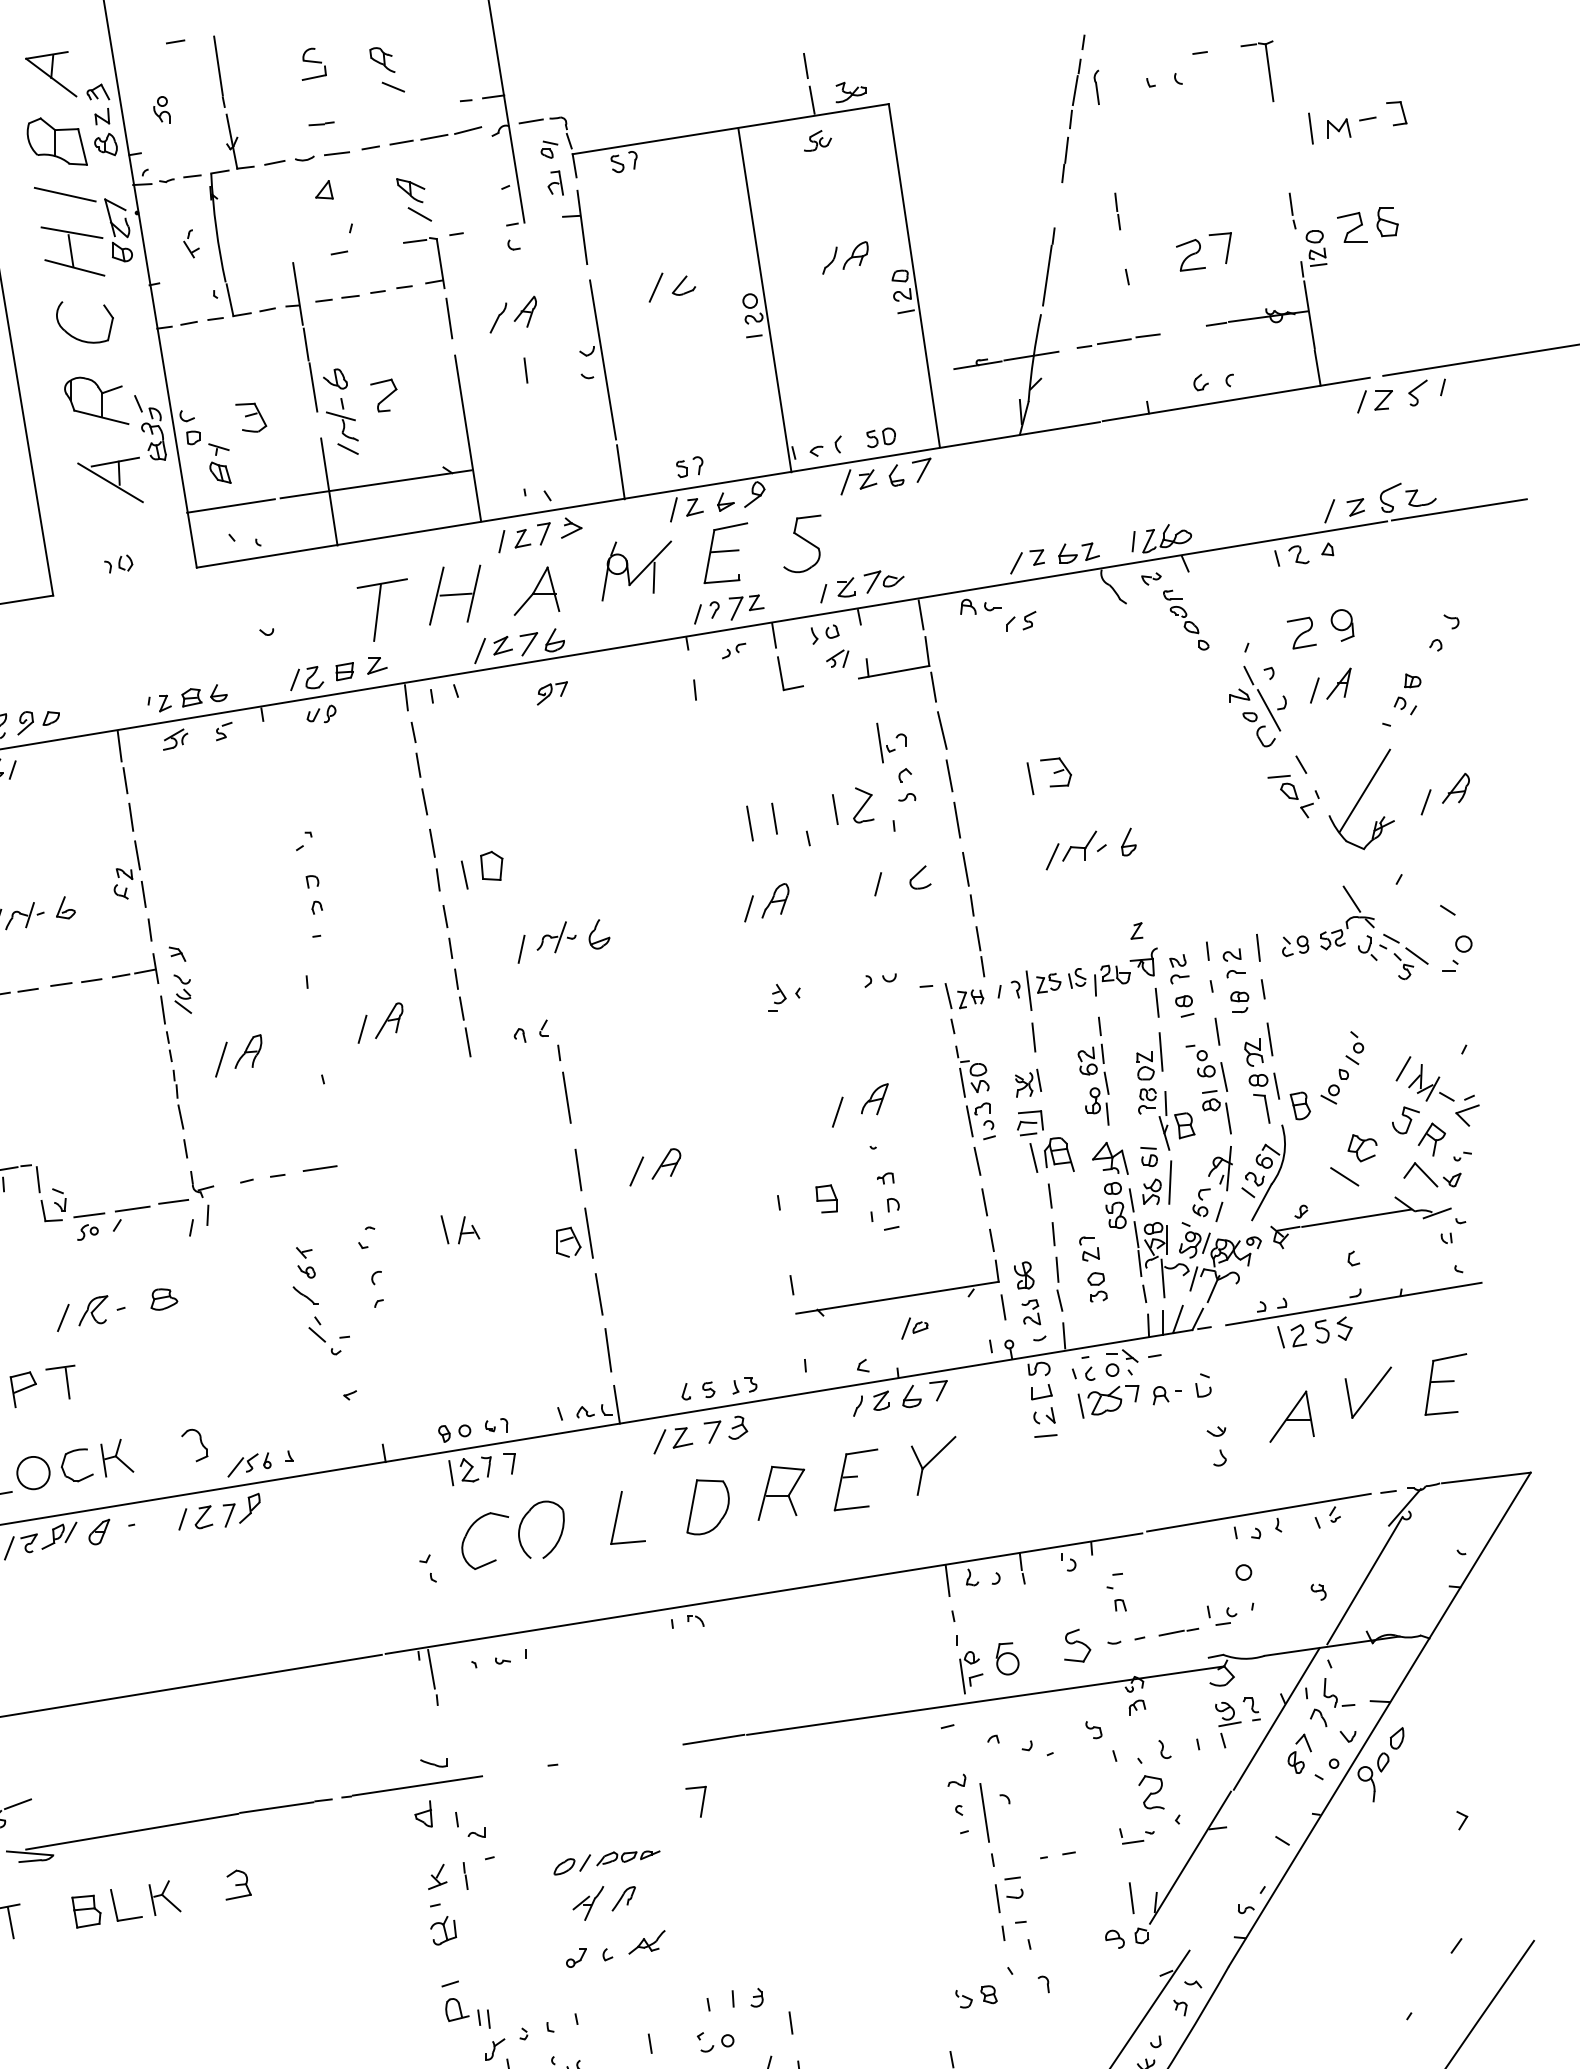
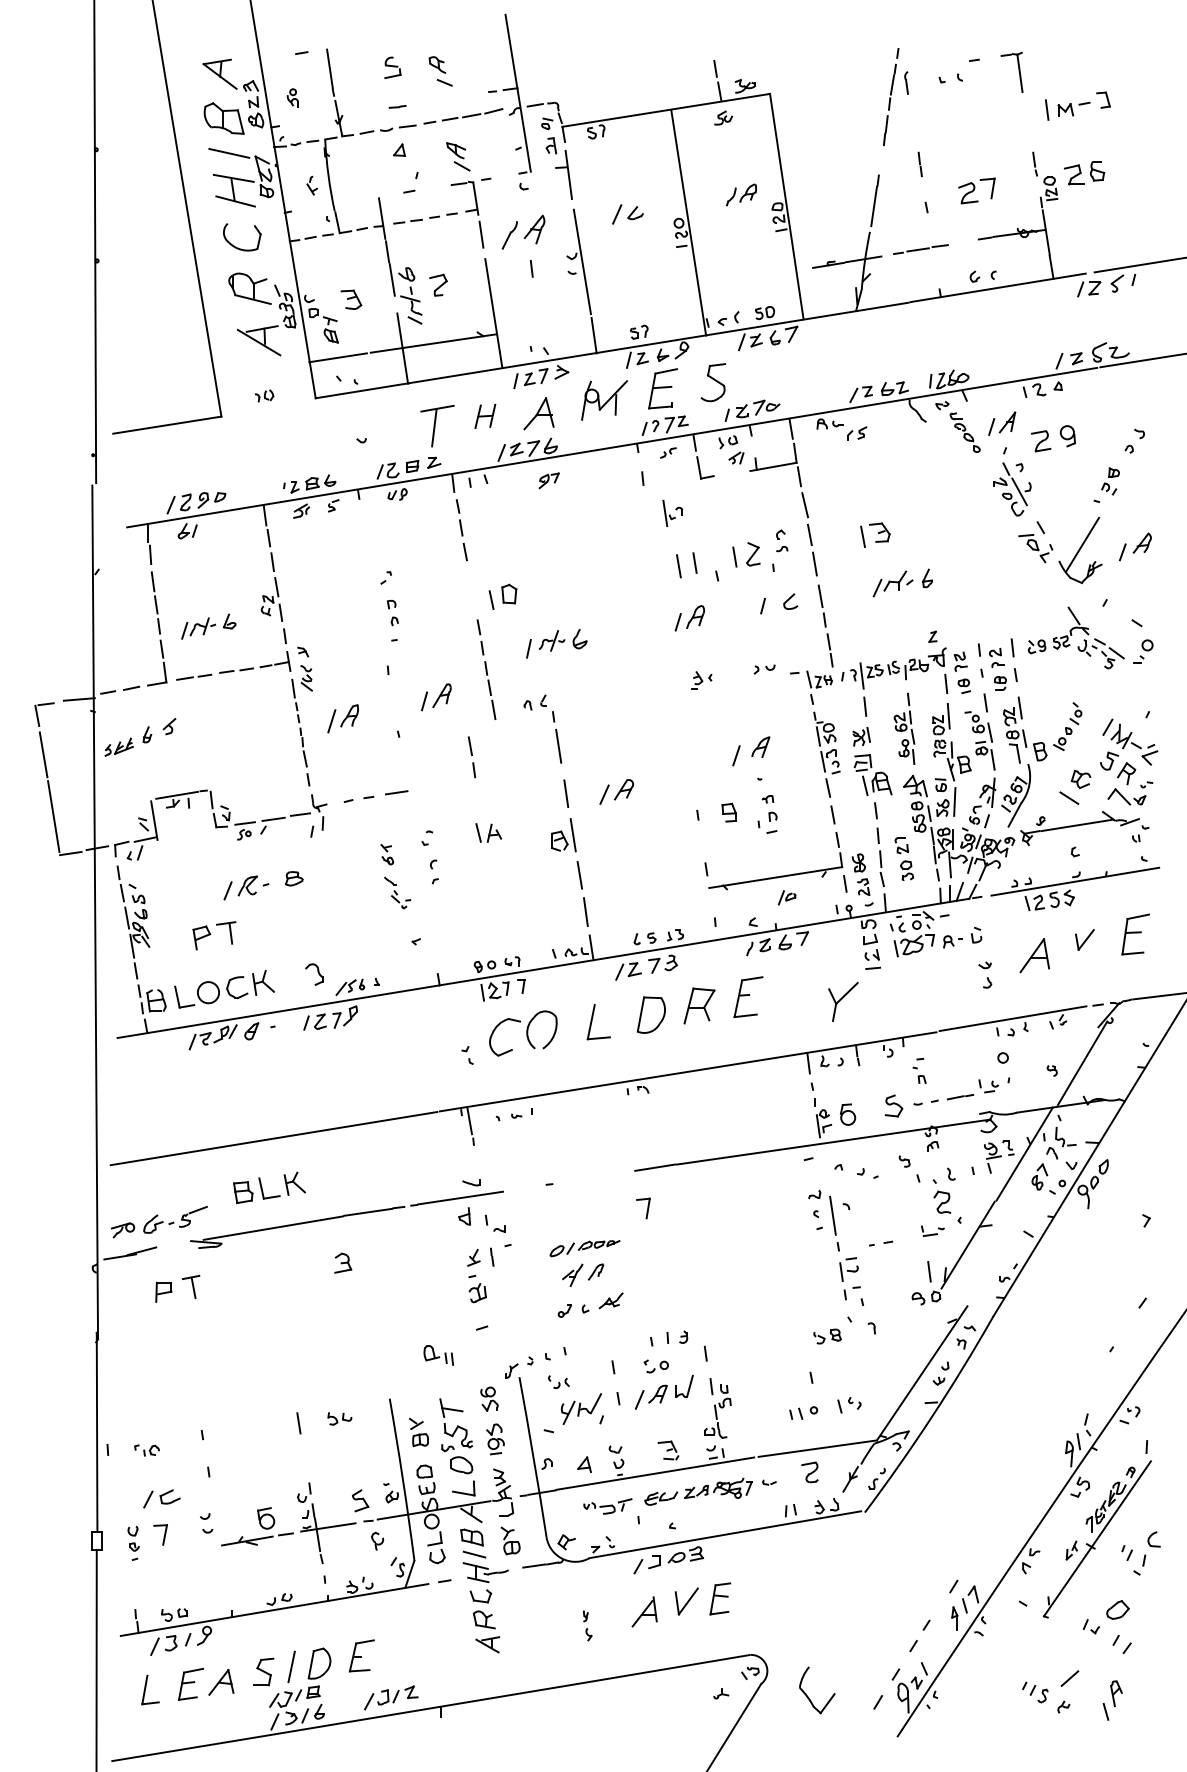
part: (513, 313) -> (523, 231), size x1.4
part: (455, 595) -> (485, 416), size x0.6
part: (1331, 685) -> (1002, 423), moved
part: (891, 741) -> (672, 512), moved
line: (434, 858) -> (471, 756), moved
part: (321, 1320) -> (397, 892), size x0.7
part: (1367, 1392) -> (1084, 939), size x0.6
part: (933, 1465) -> (843, 1001), moved
part: (115, 1903) -> (262, 1187), moved
part: (467, 2013) -> (438, 1355), moved

